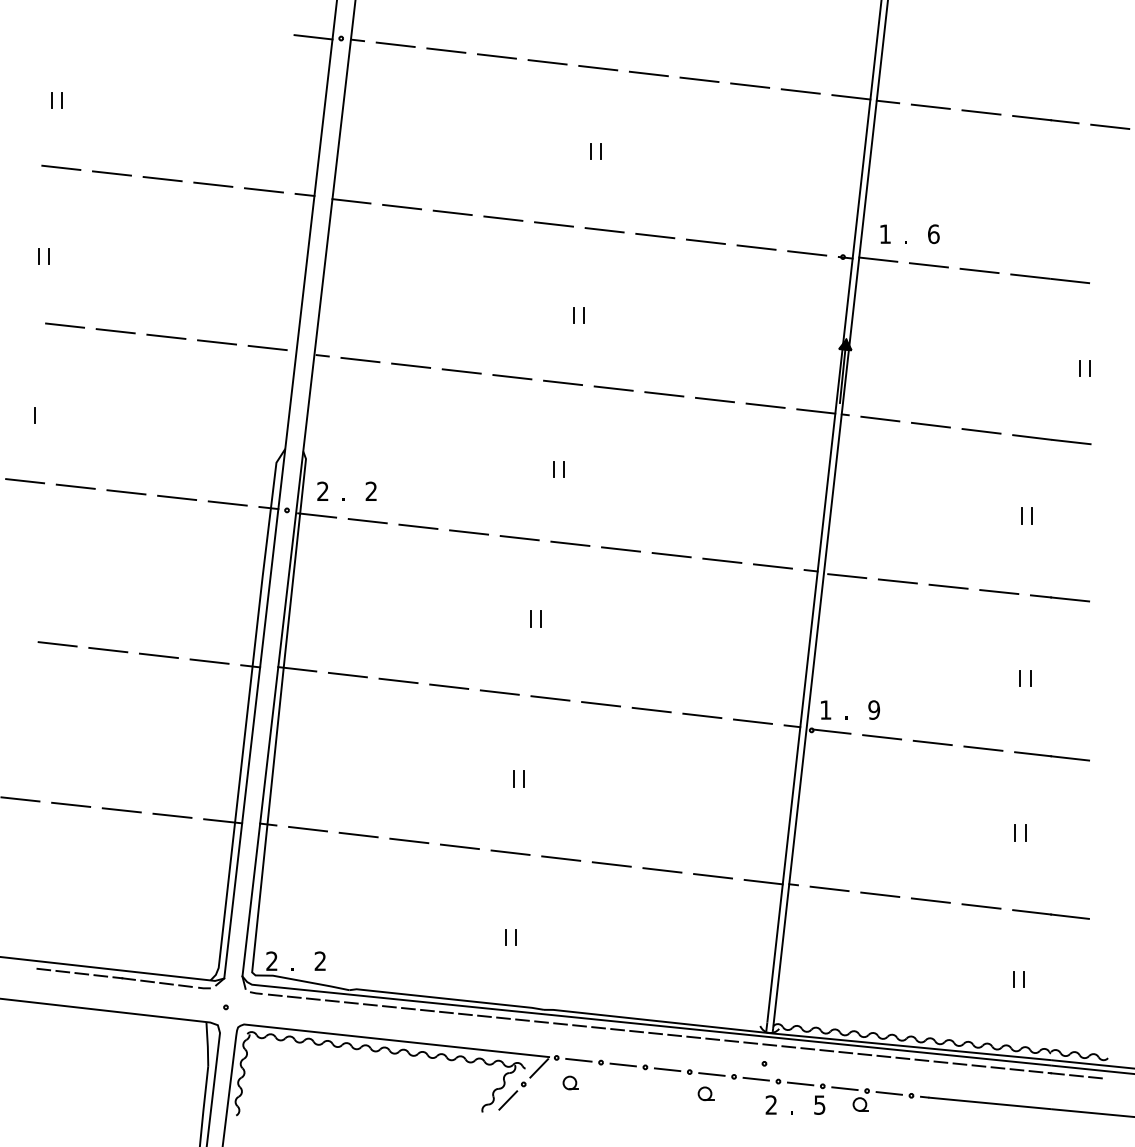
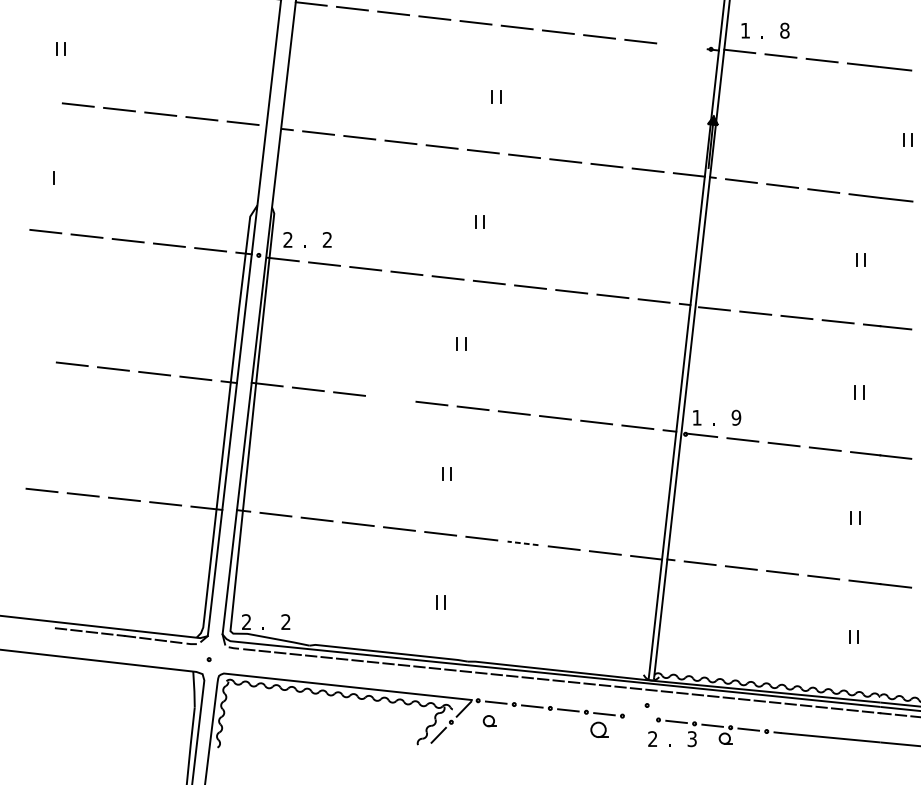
text: (933, 233) -> (784, 30), 6 -> 8
line: (807, 253) -> (682, 46), removed
line: (449, 686) -> (390, 398), removed
line: (611, 864) -> (522, 543), solid -> dashed
line: (755, 1078) -> (639, 717), removed
part: (705, 1093) -> (599, 729), size x1.4
text: (819, 1104) -> (691, 738), 5 -> 3

